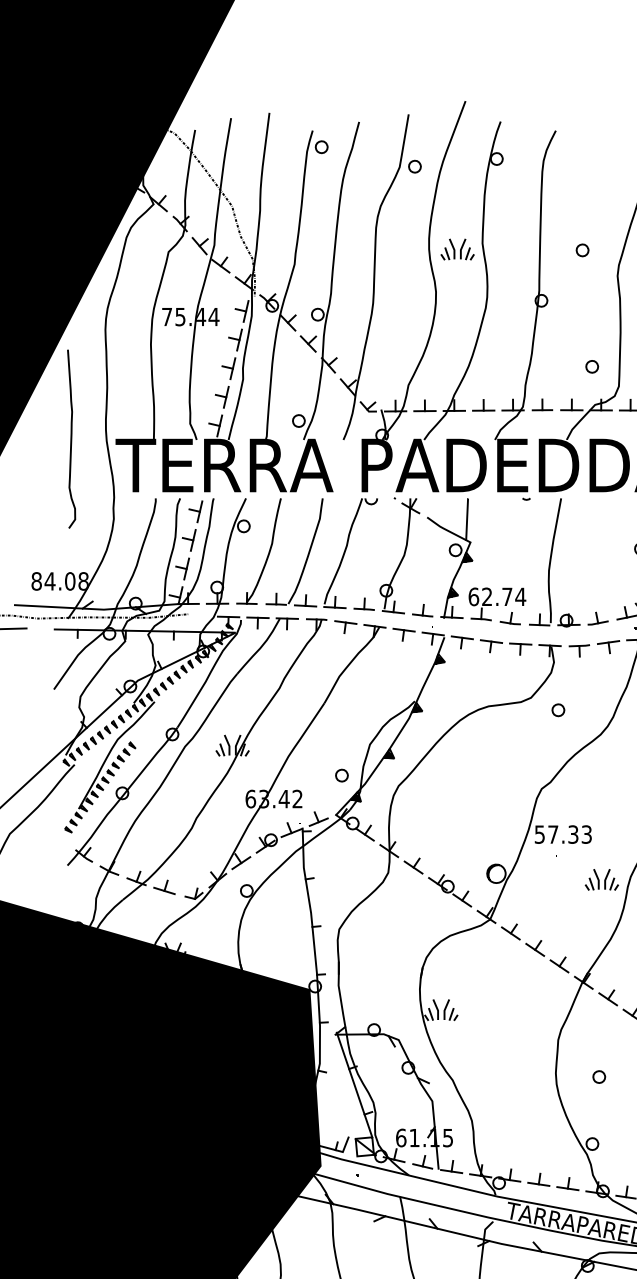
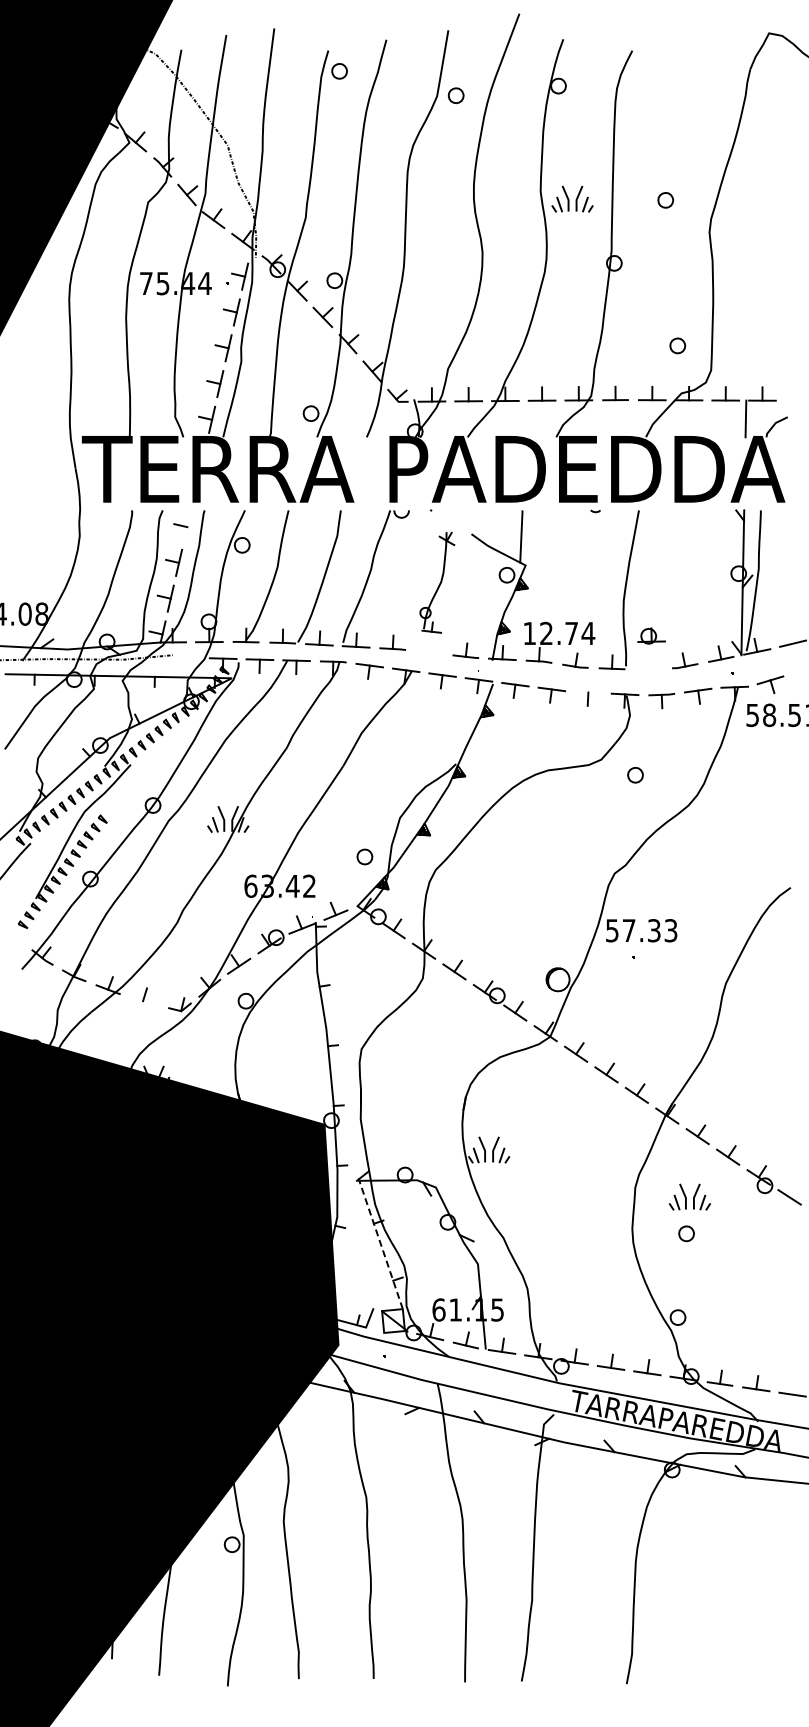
part: (457, 248) -> (572, 198), moved
curve: (71, 439) -> (26, 436), removed
line: (200, 512) -> (187, 527), removed
part: (400, 556) -> (437, 582), size x0.7
text: (473, 596) -> (529, 633), 62.74 -> 12.74
part: (568, 620) -> (651, 635), moved
line: (520, 644) -> (588, 692), removed
part: (601, 879) -> (689, 1196), moved
line: (164, 891) -> (142, 1001), removed
line: (354, 1084) -> (380, 1243), solid -> dashed

